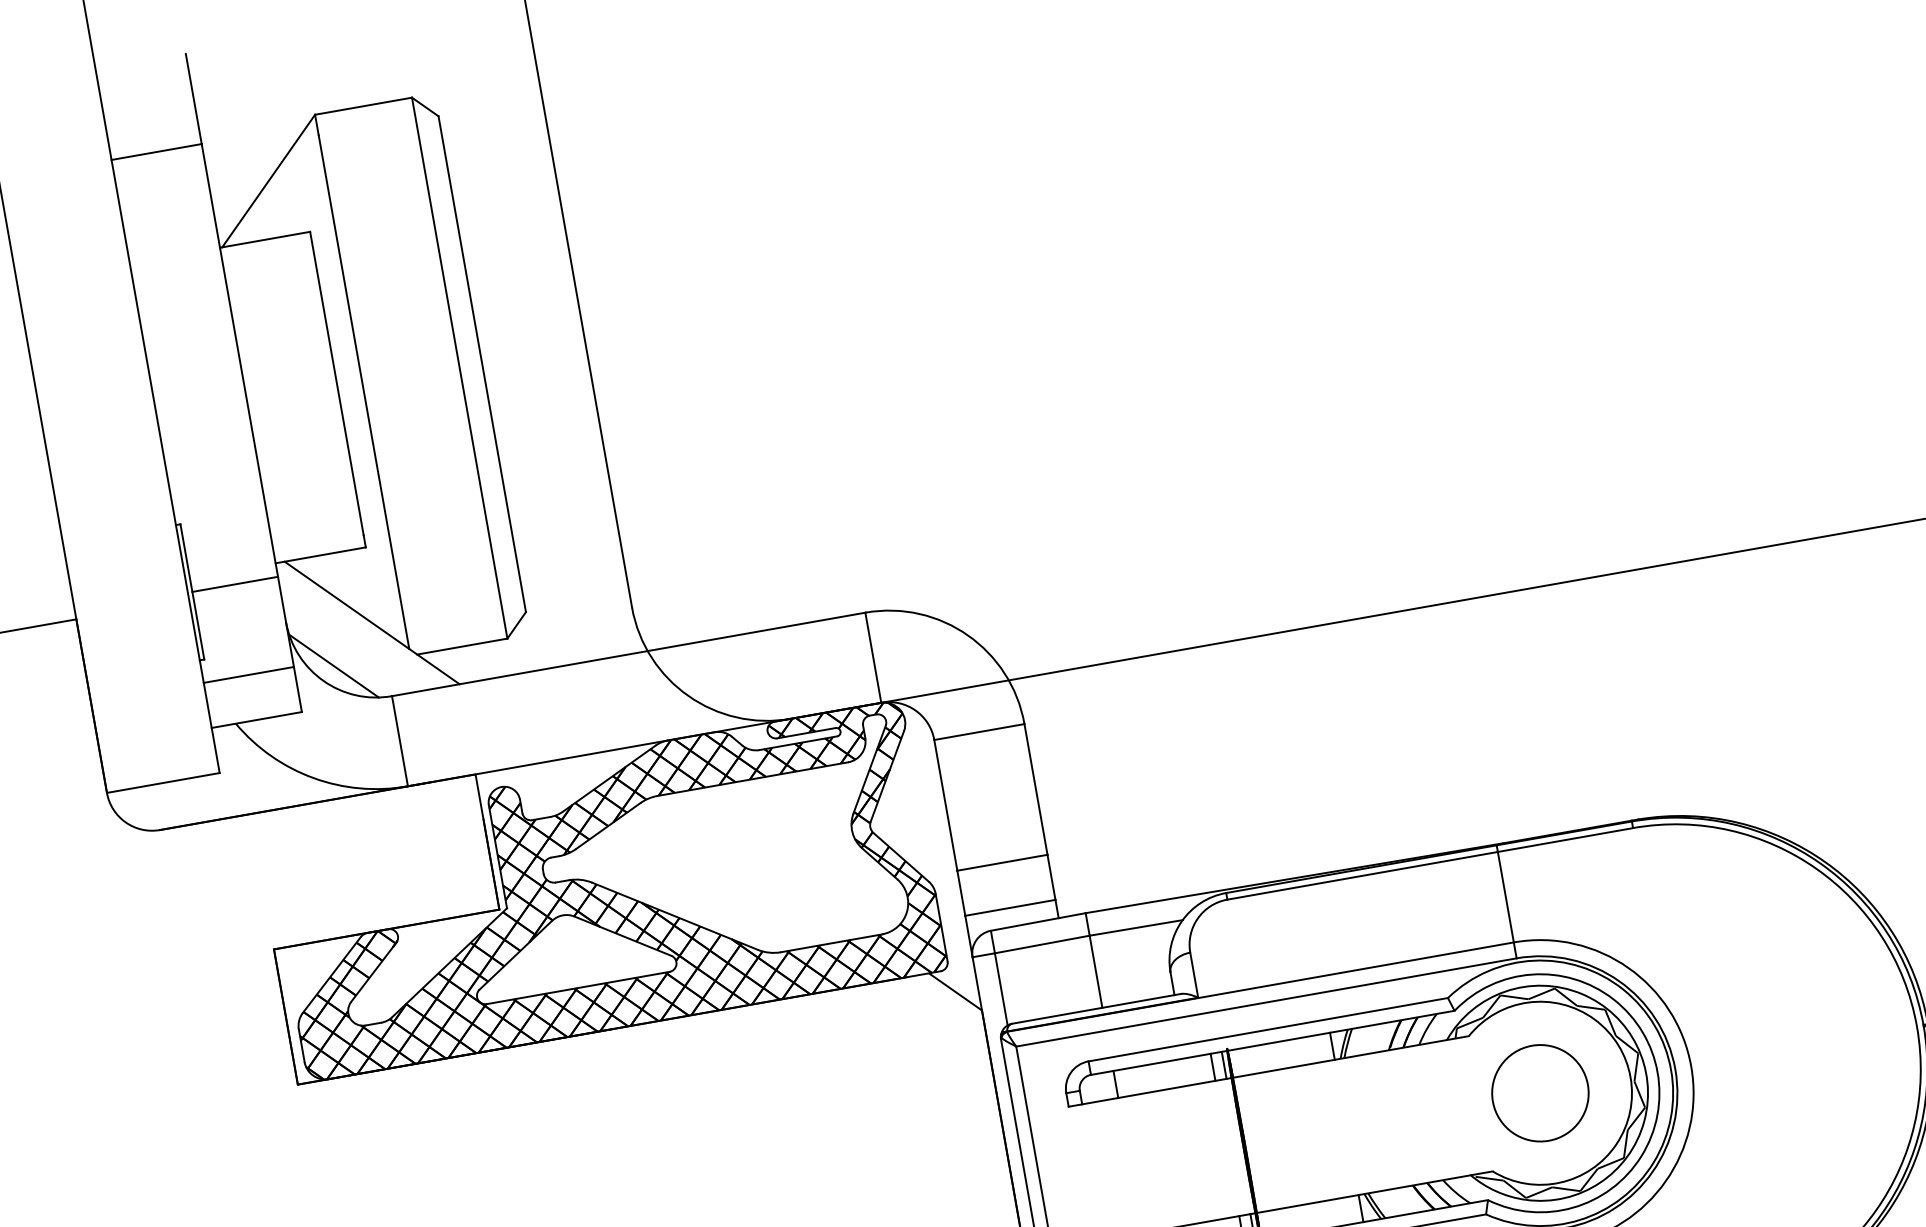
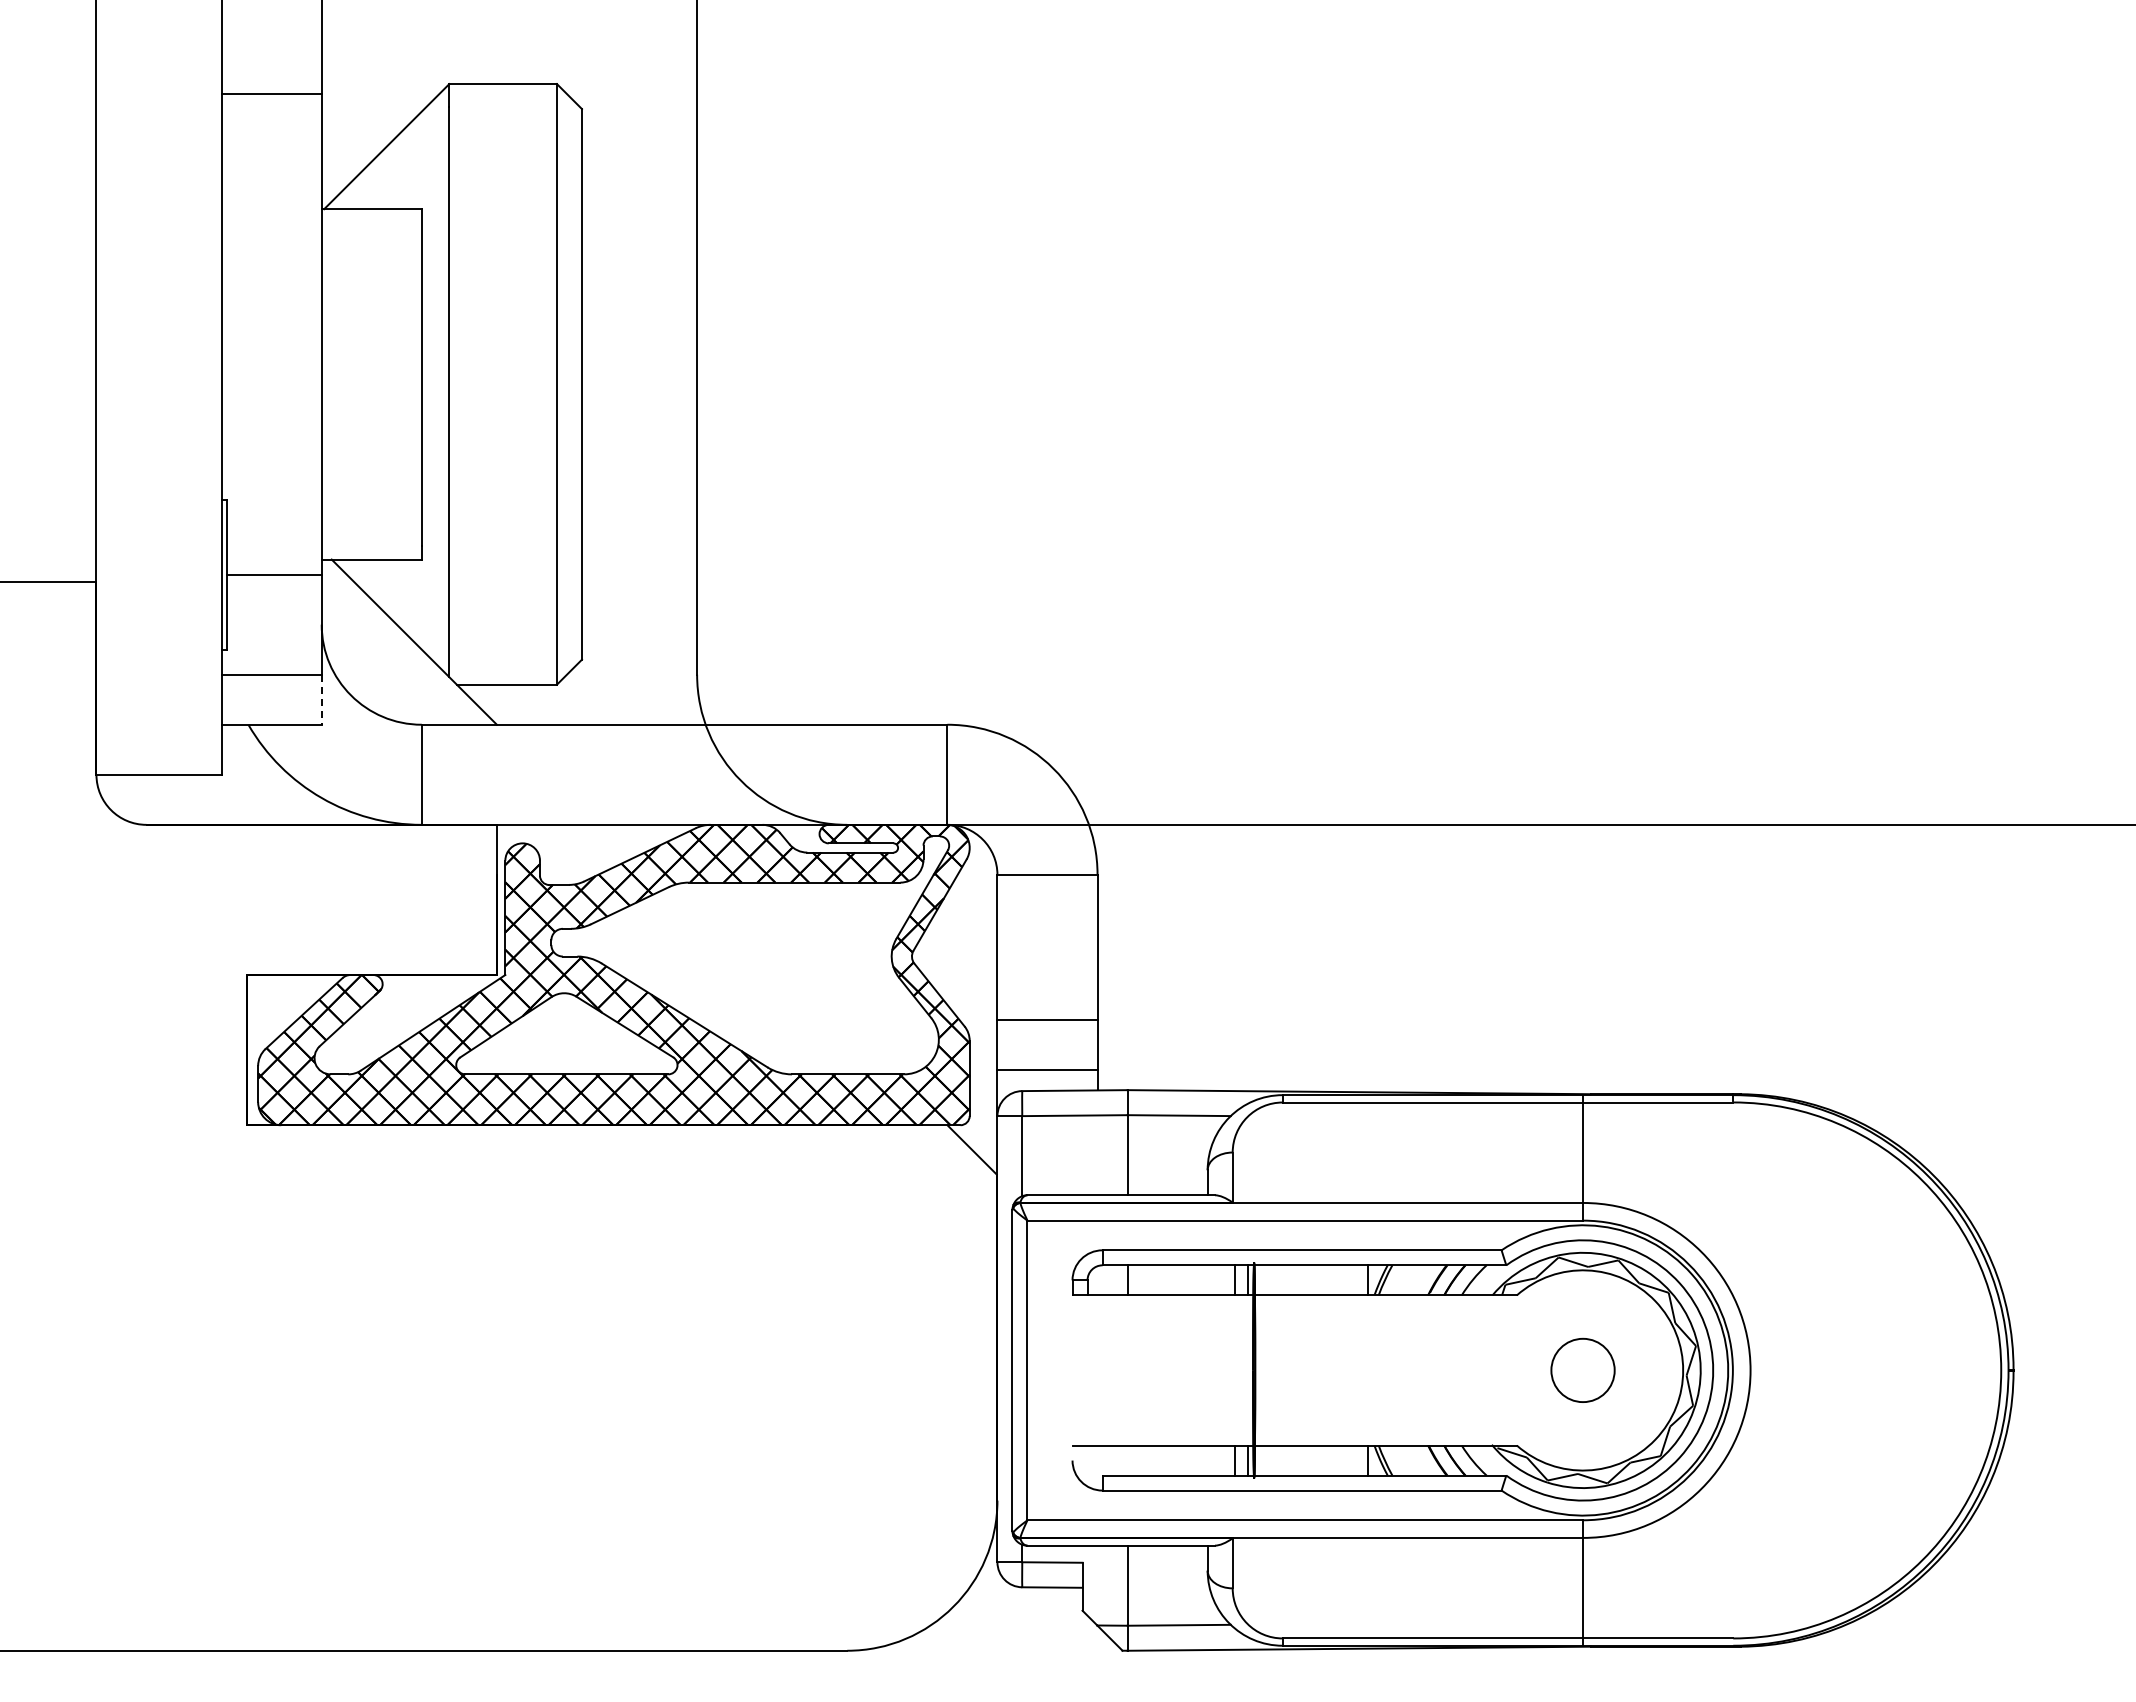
line: (333, 666) -> (364, 681), removed
line: (297, 690) -> (321, 700), solid -> dashed
circle: (1539, 1093) -> (1582, 1370), size x0.6

